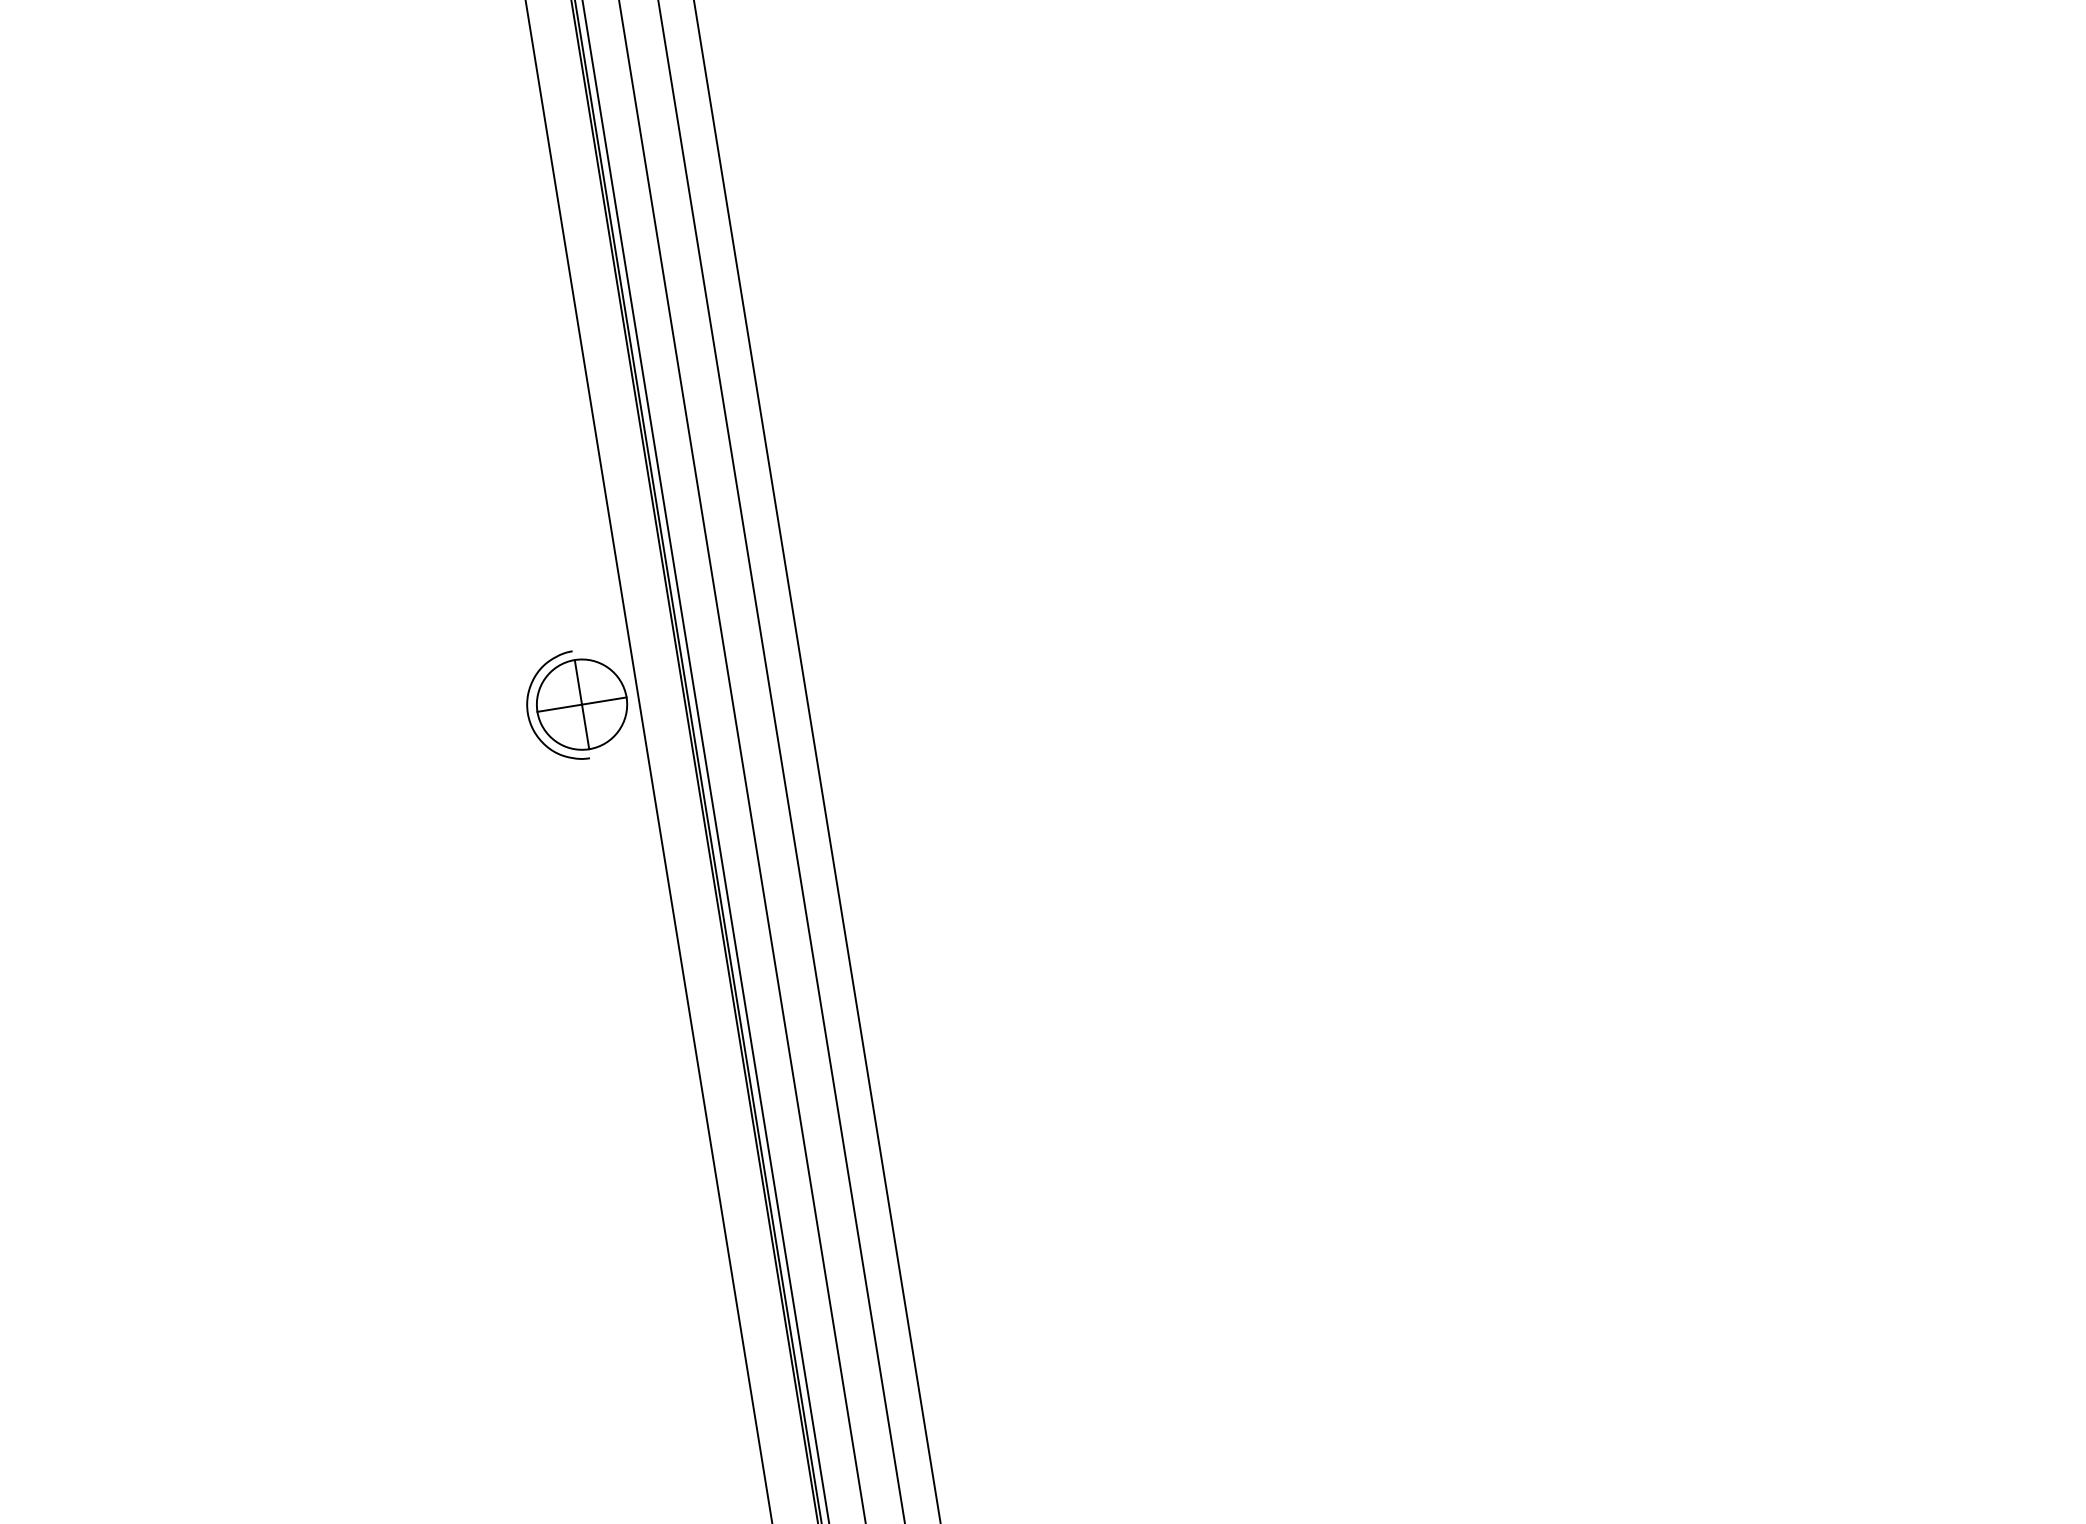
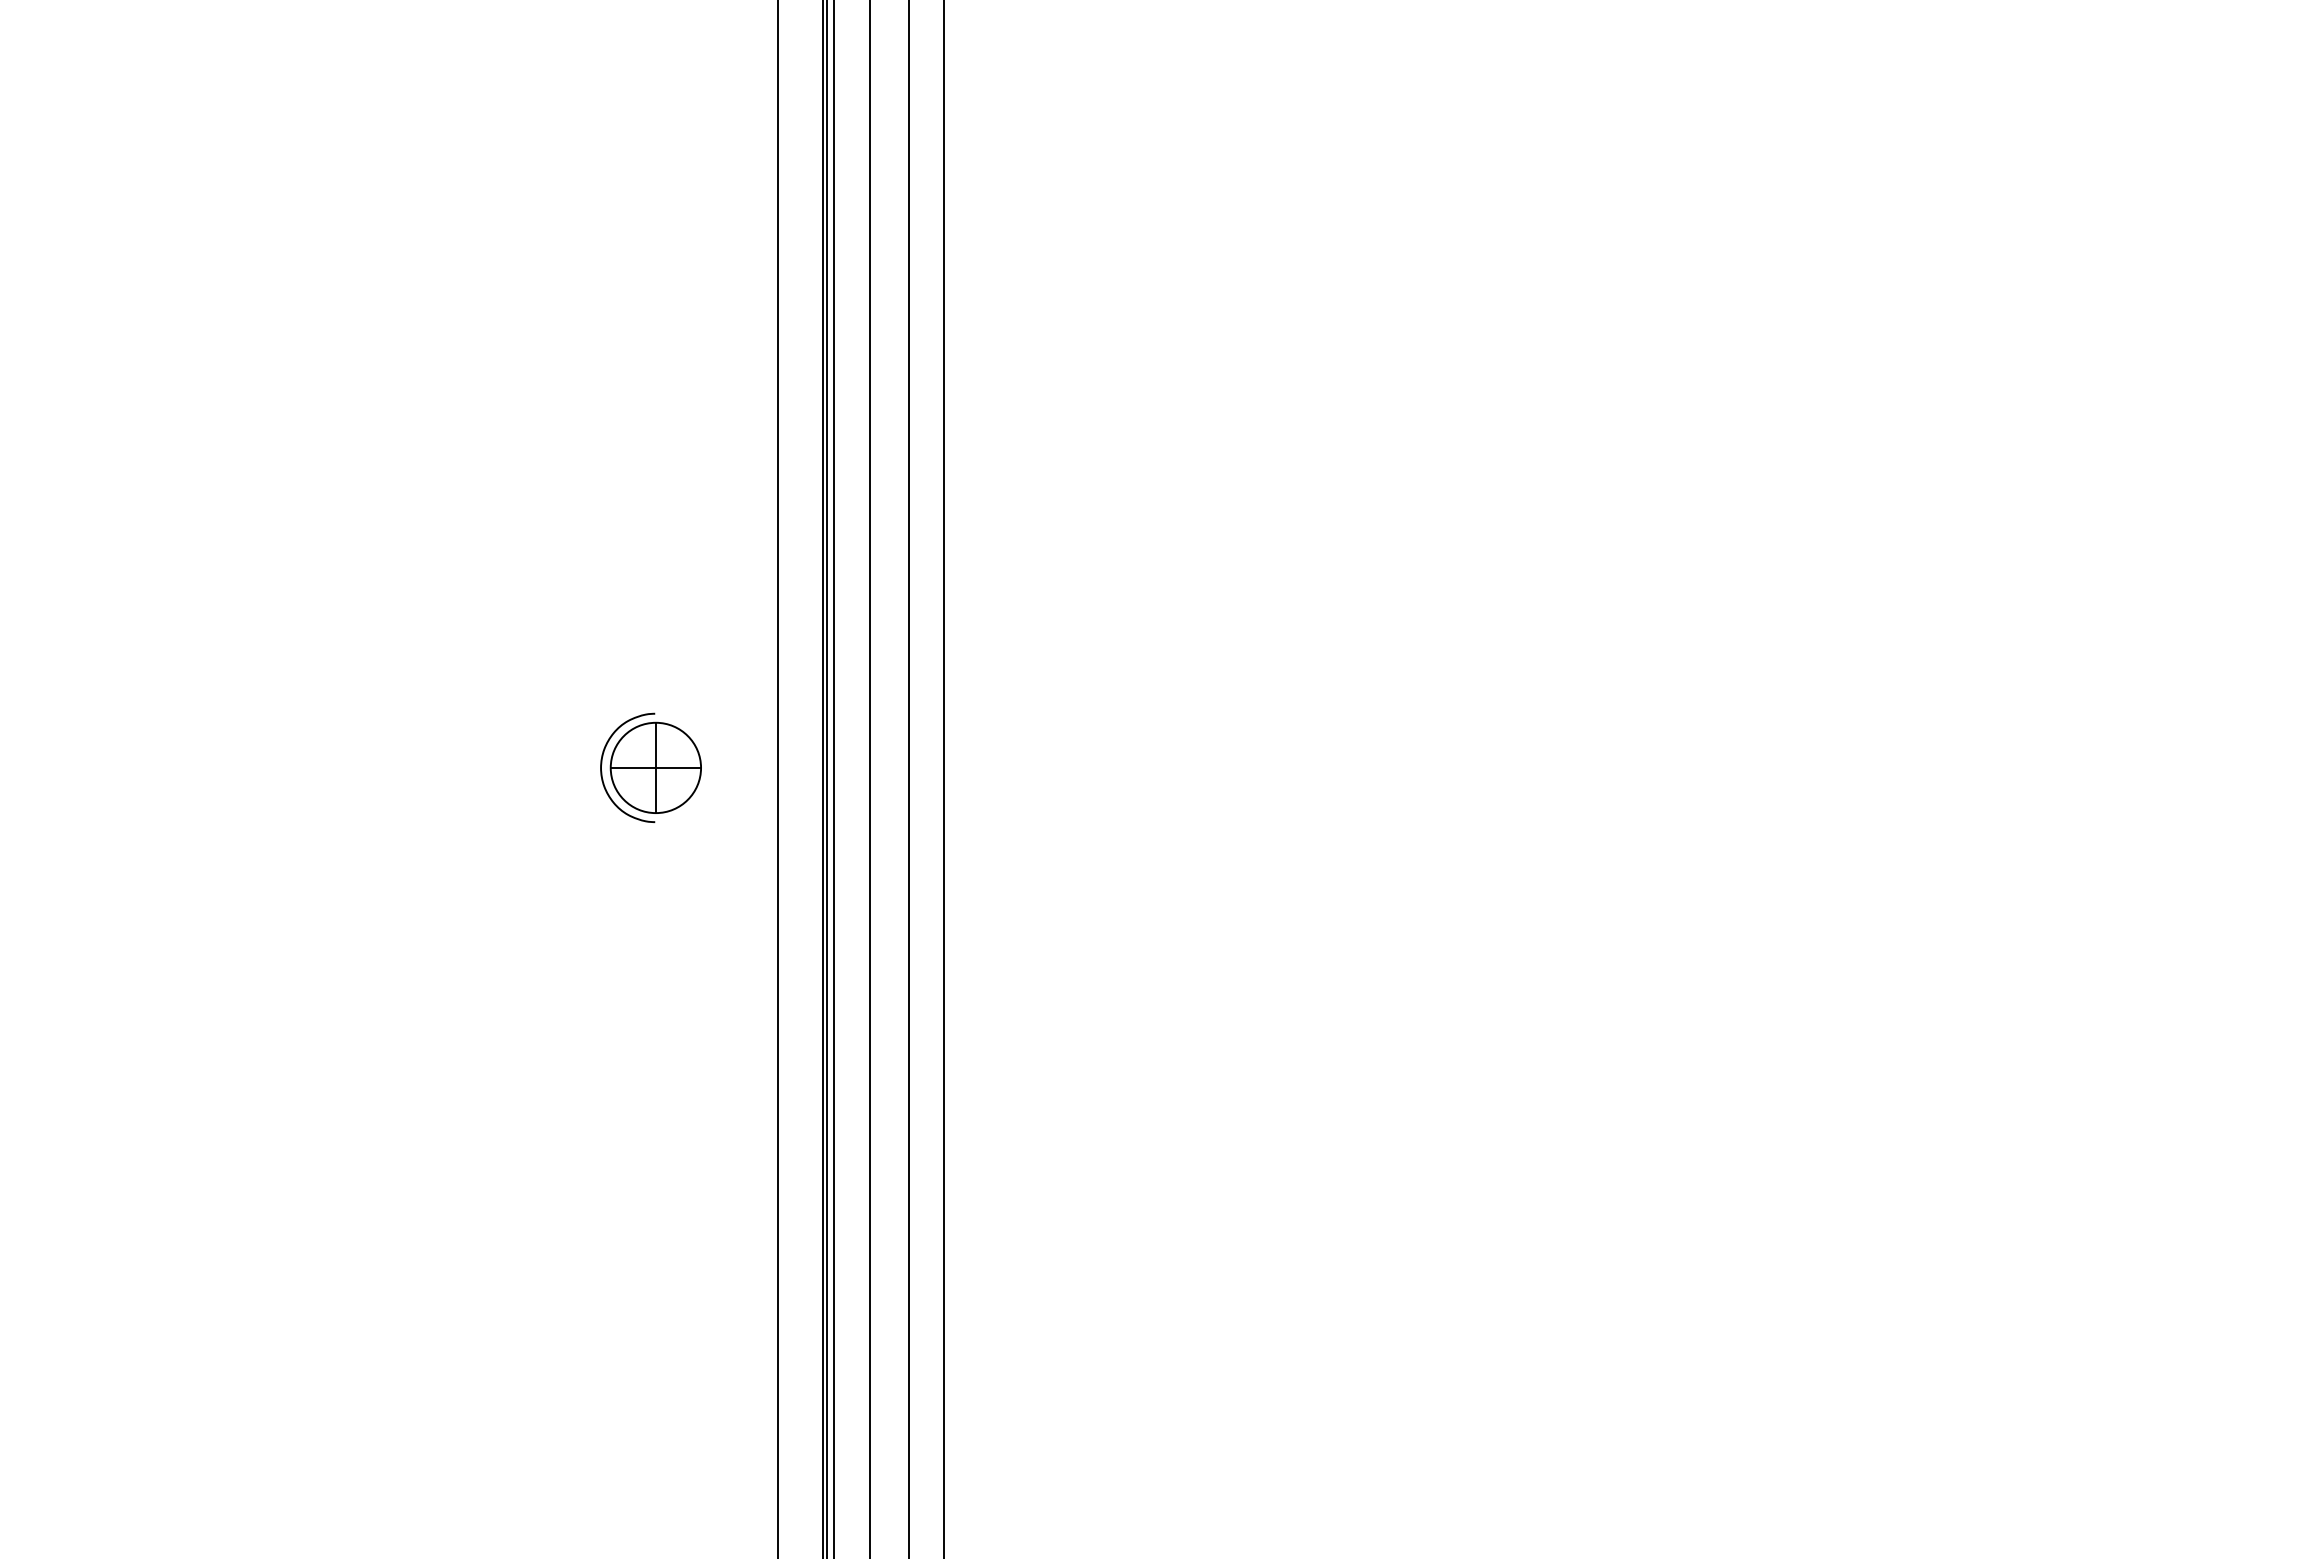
part: (576, 705) -> (650, 767), moved

